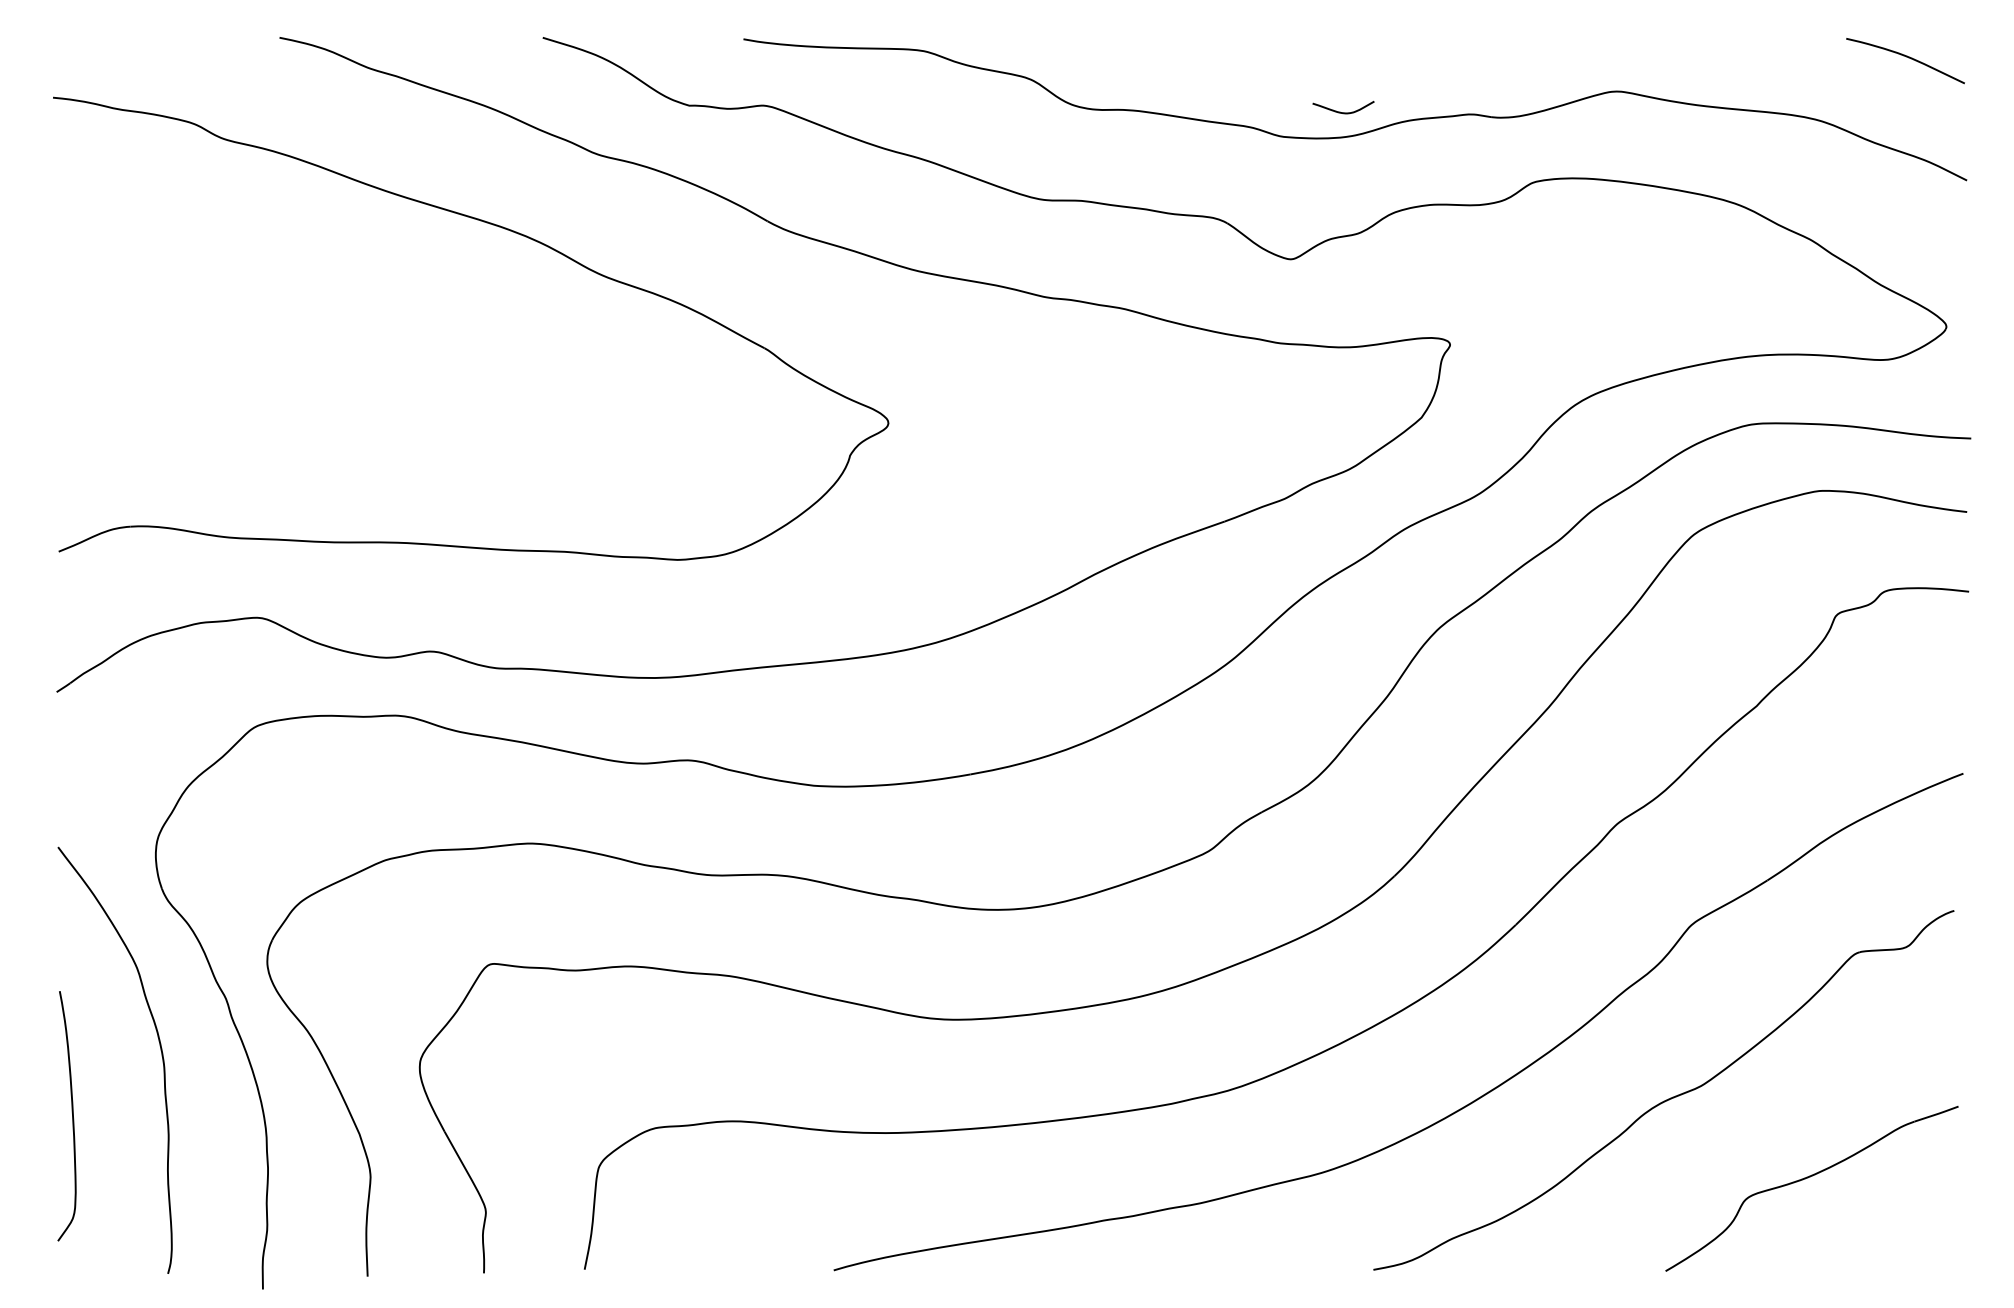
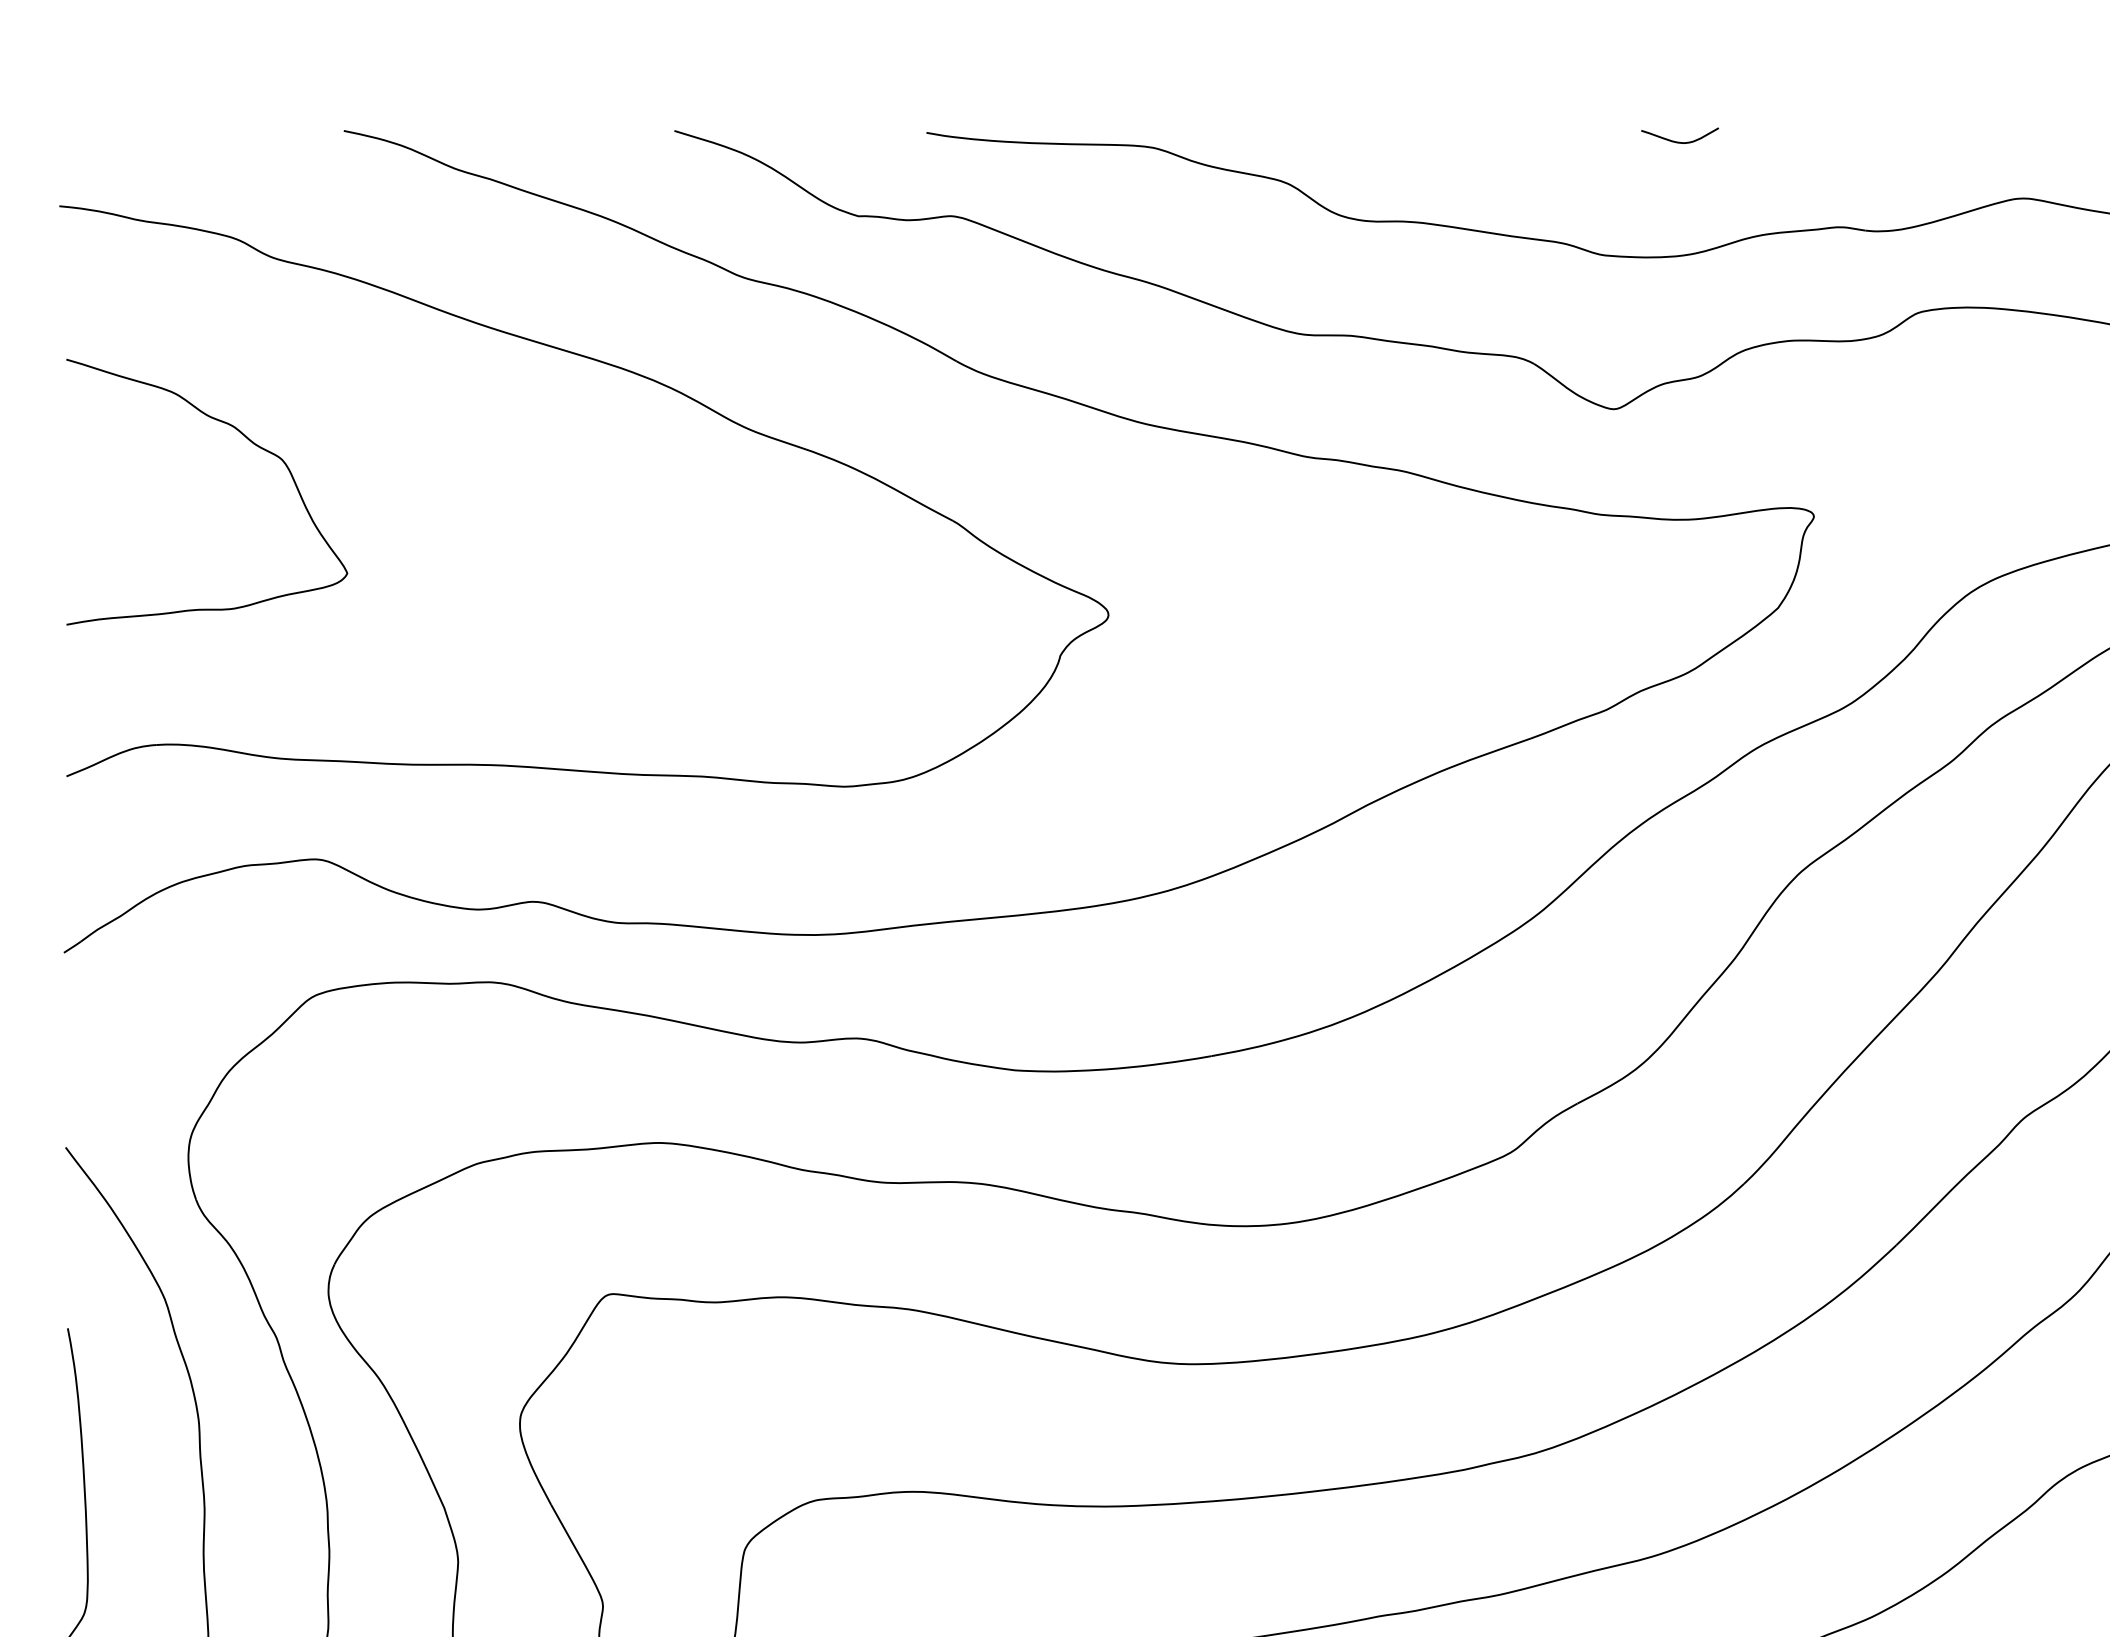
curve: (1340, 111) -> (1676, 140), moved
curve: (203, 284) -> (248, 440), added

